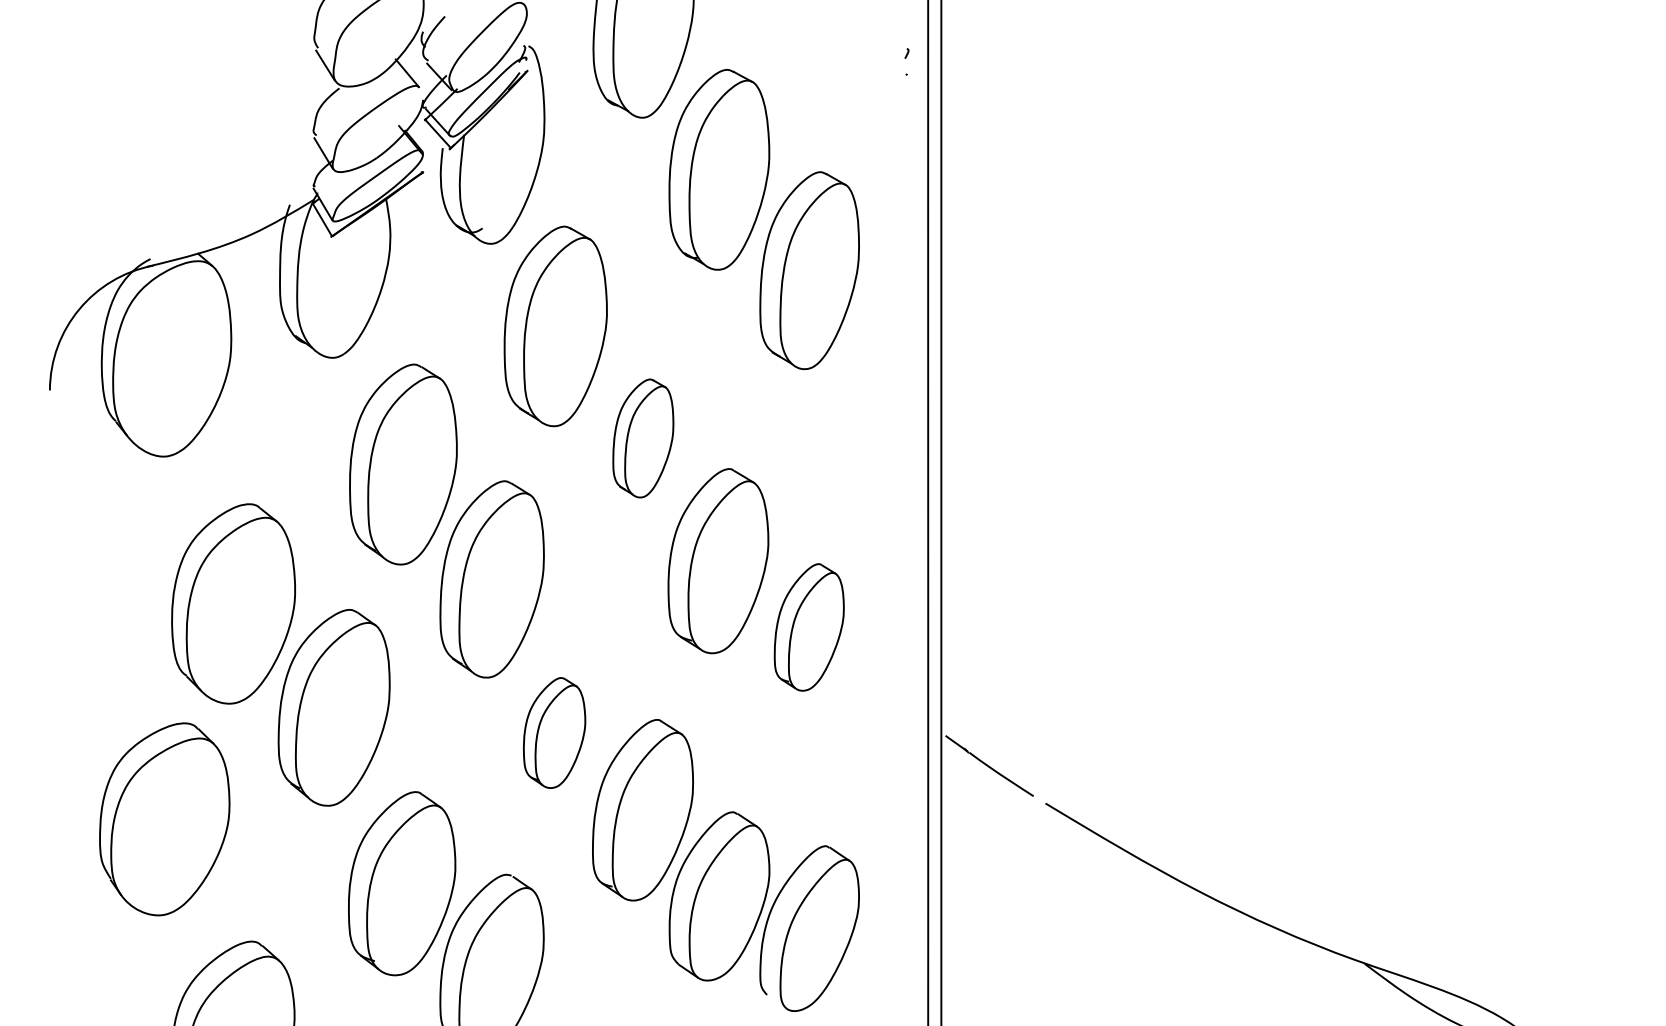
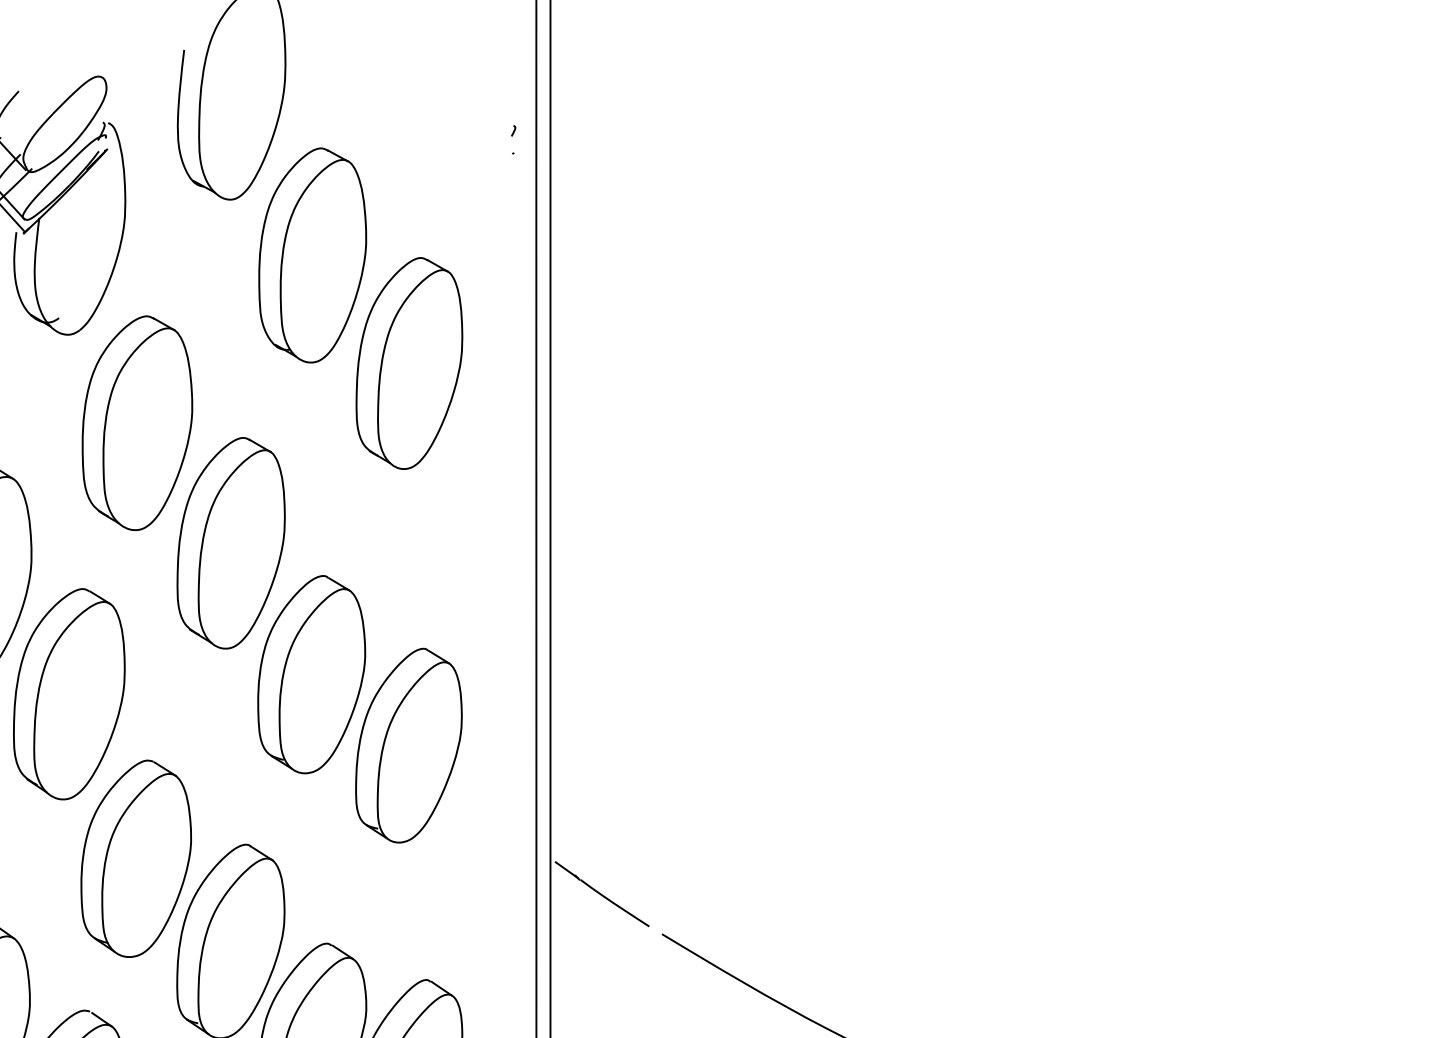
part: (643, 438) -> (231, 543), size x1.67
part: (809, 627) -> (409, 745), size x1.43
part: (554, 732) -> (136, 858), size x1.67

